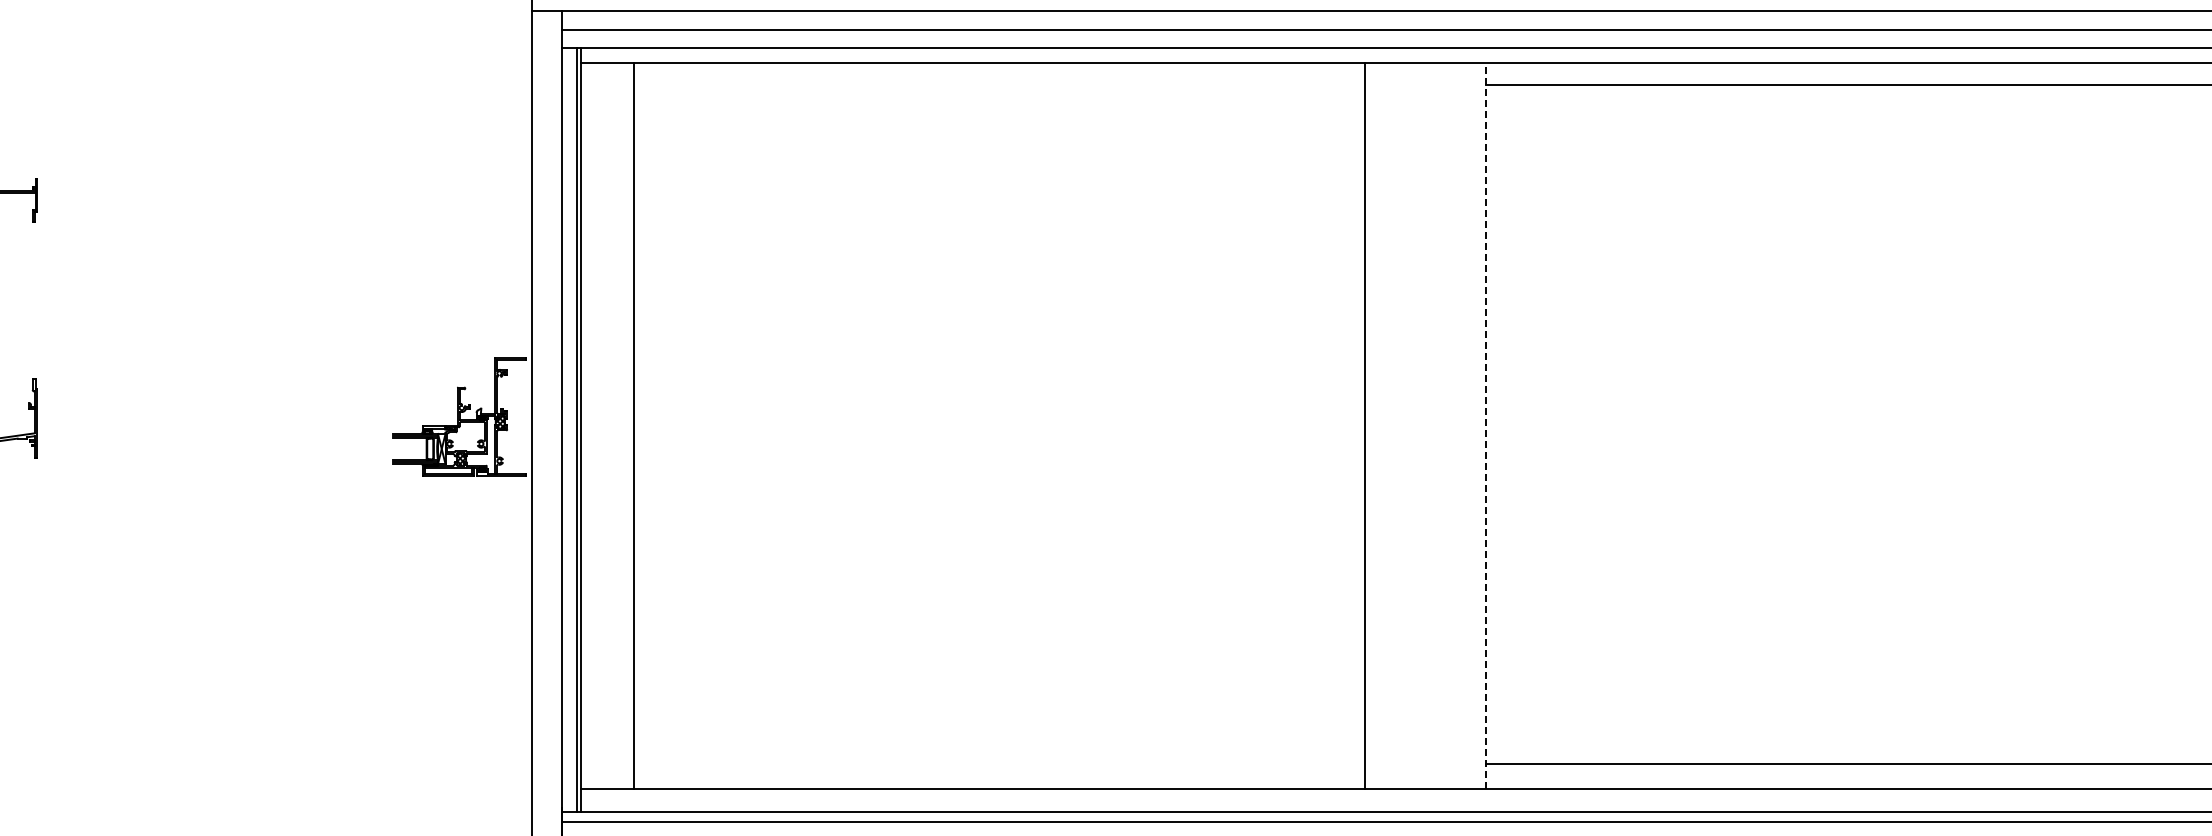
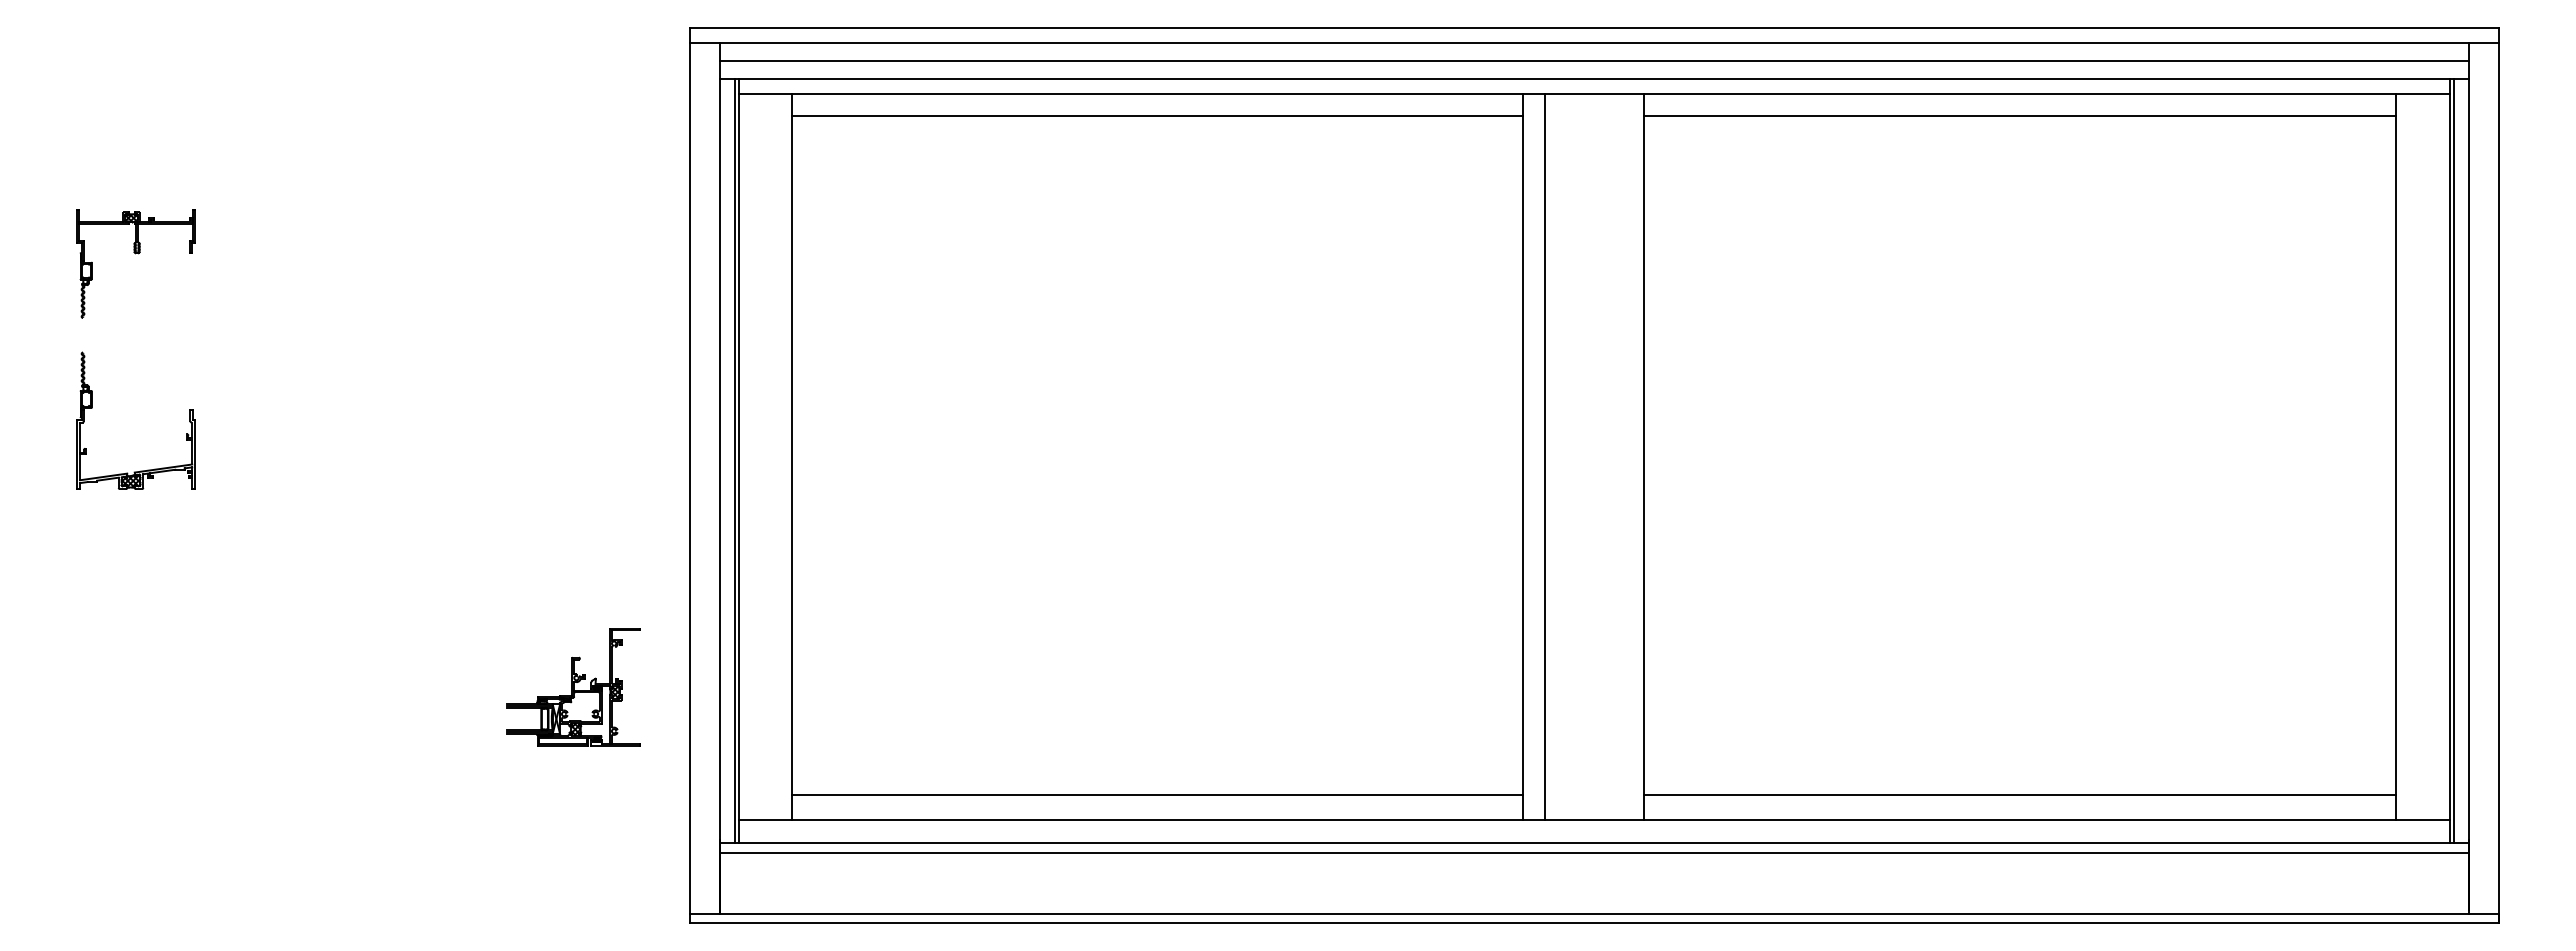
line: (999, 84) -> (1157, 115), added
part: (458, 417) -> (573, 687), moved
line: (1386, 425) -> (1544, 456), added
line: (1485, 426) -> (1643, 457), dashed -> solid
line: (999, 764) -> (1157, 795), added

